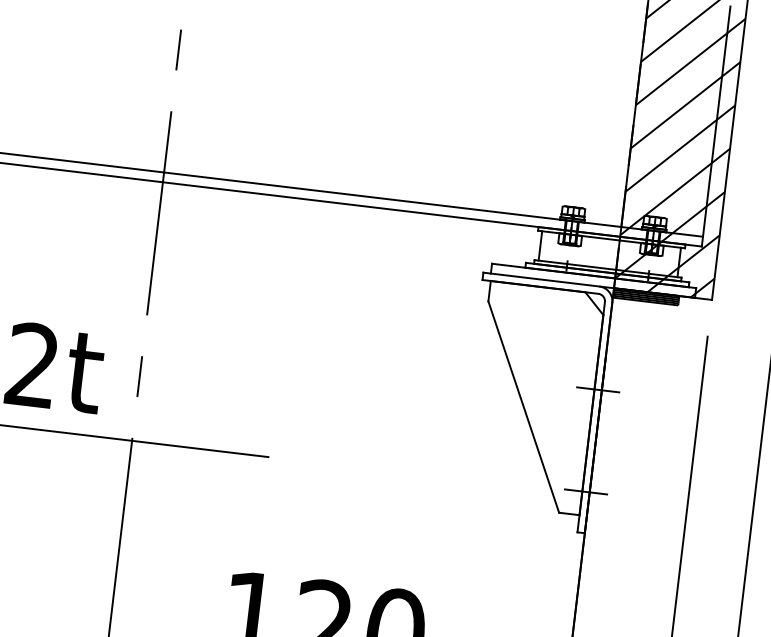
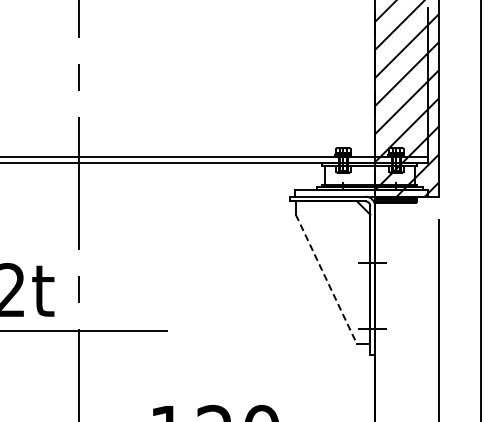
line: (523, 407) -> (326, 279), solid -> dashed

